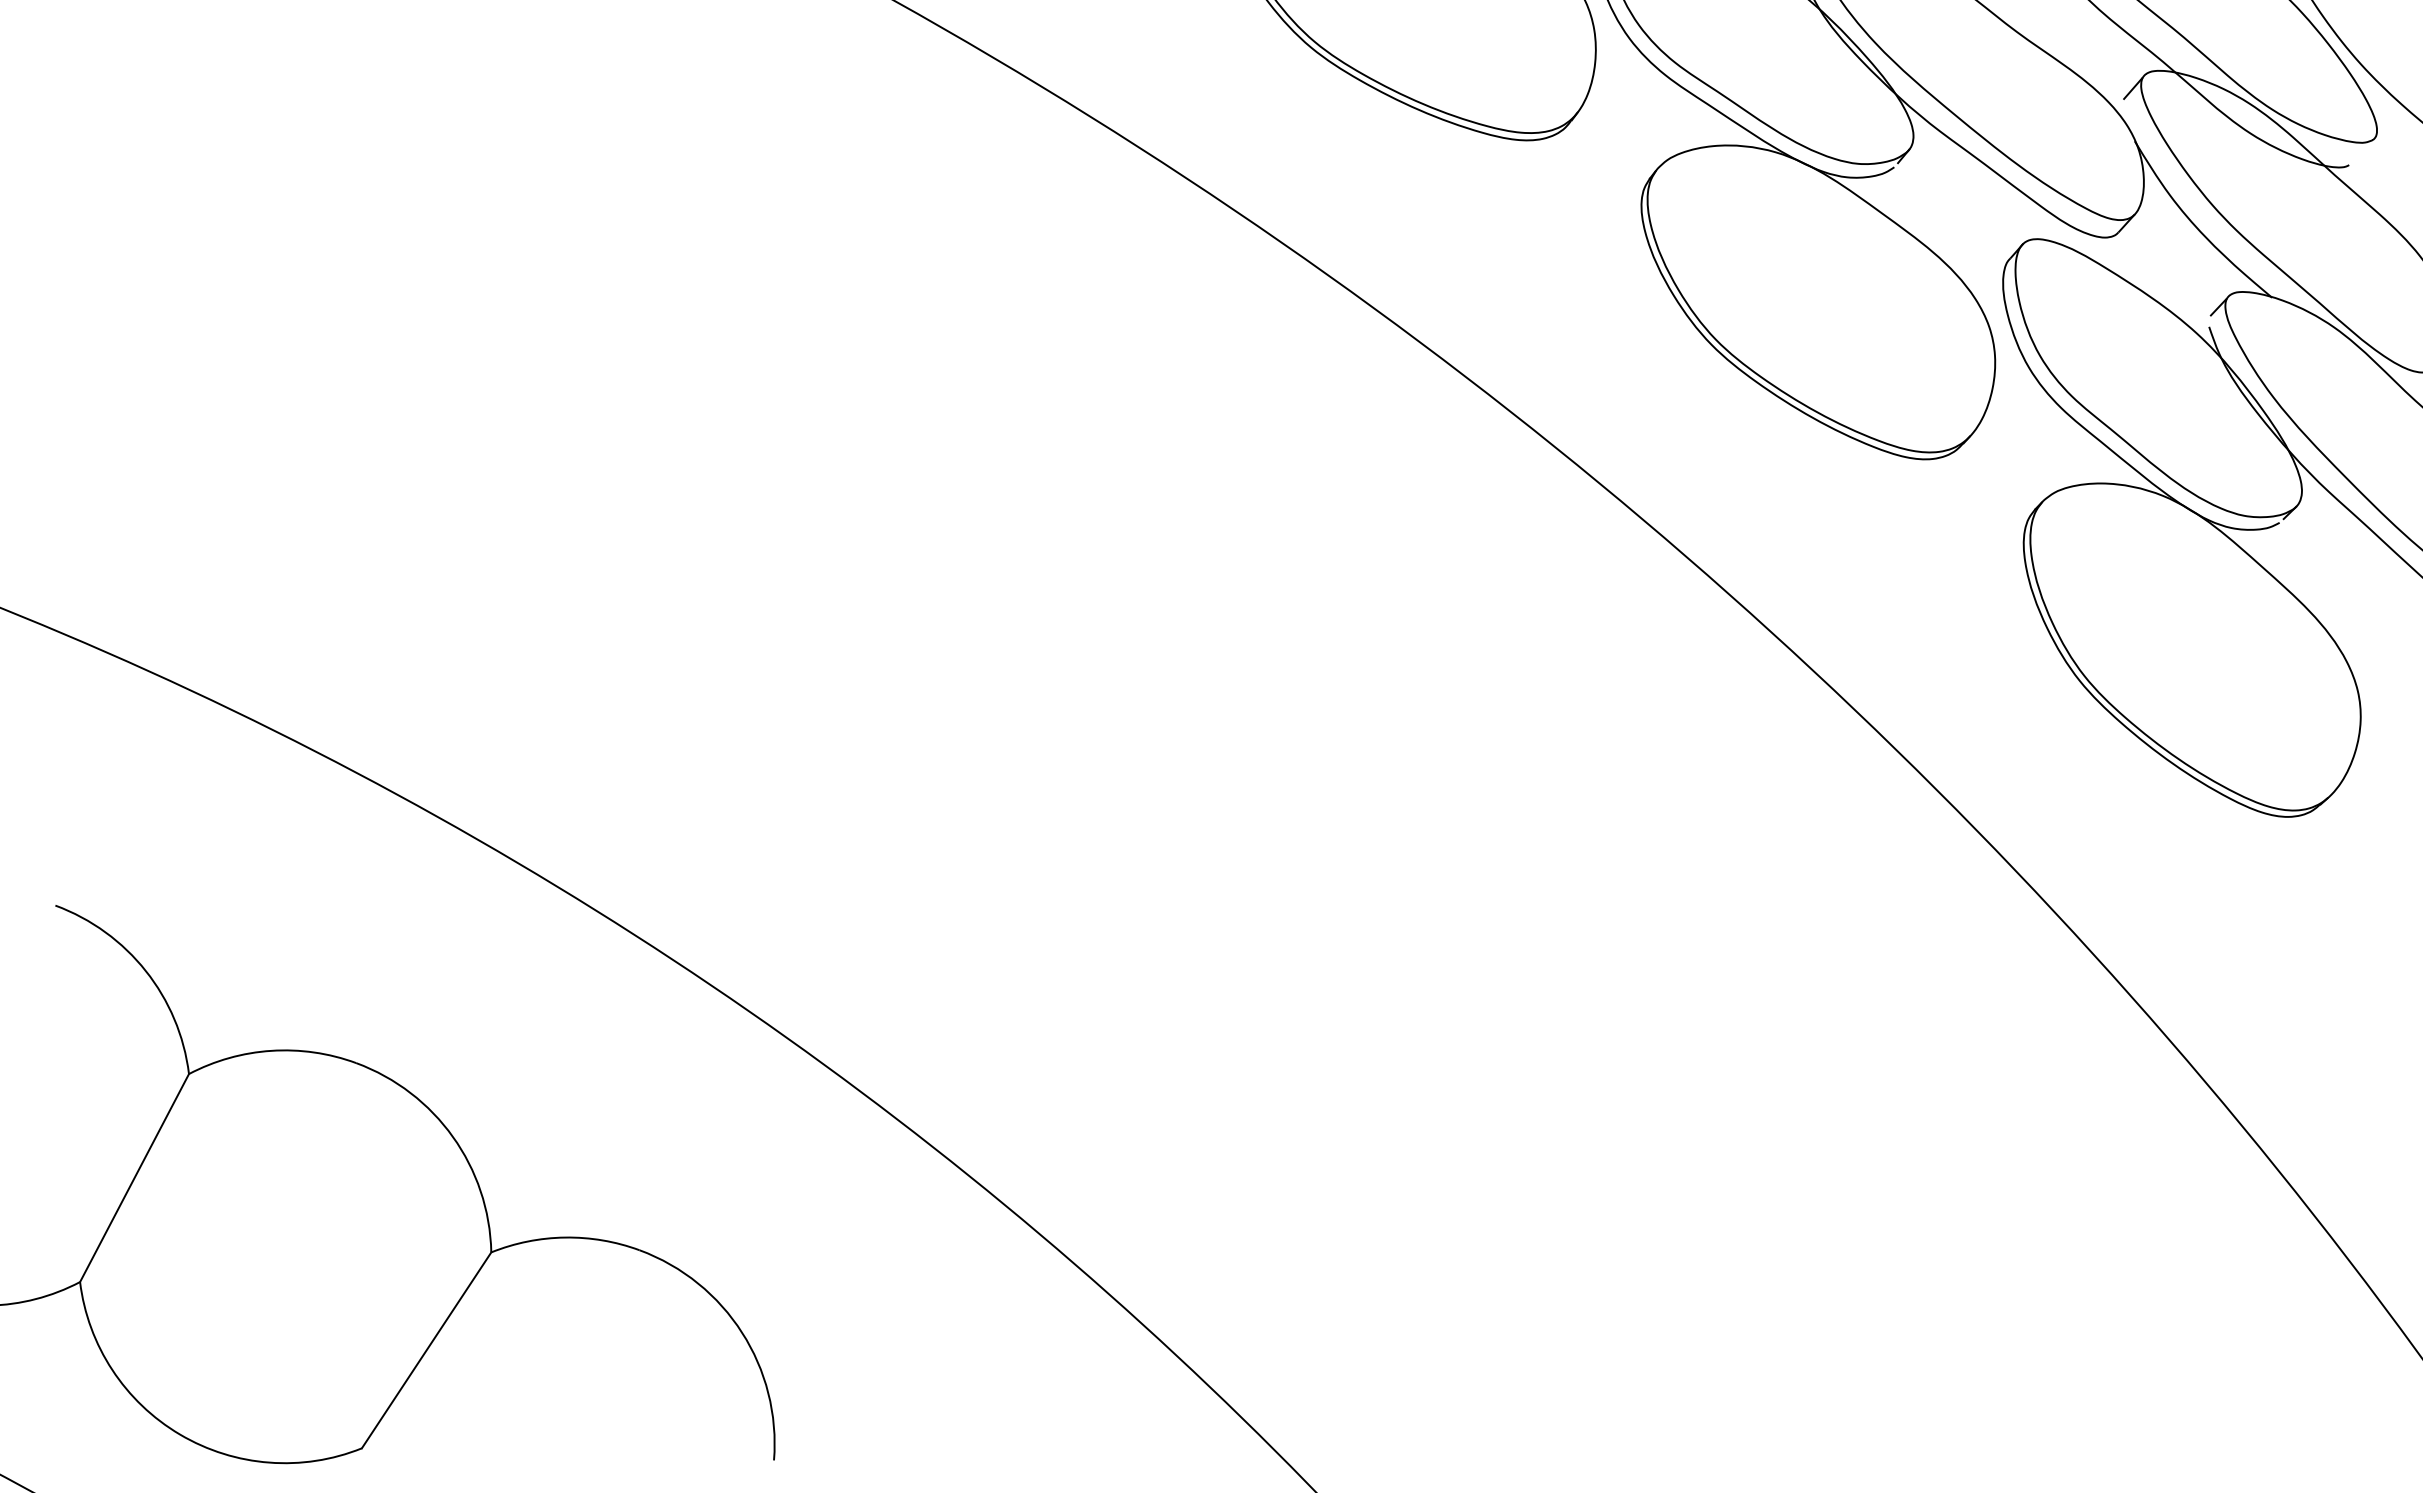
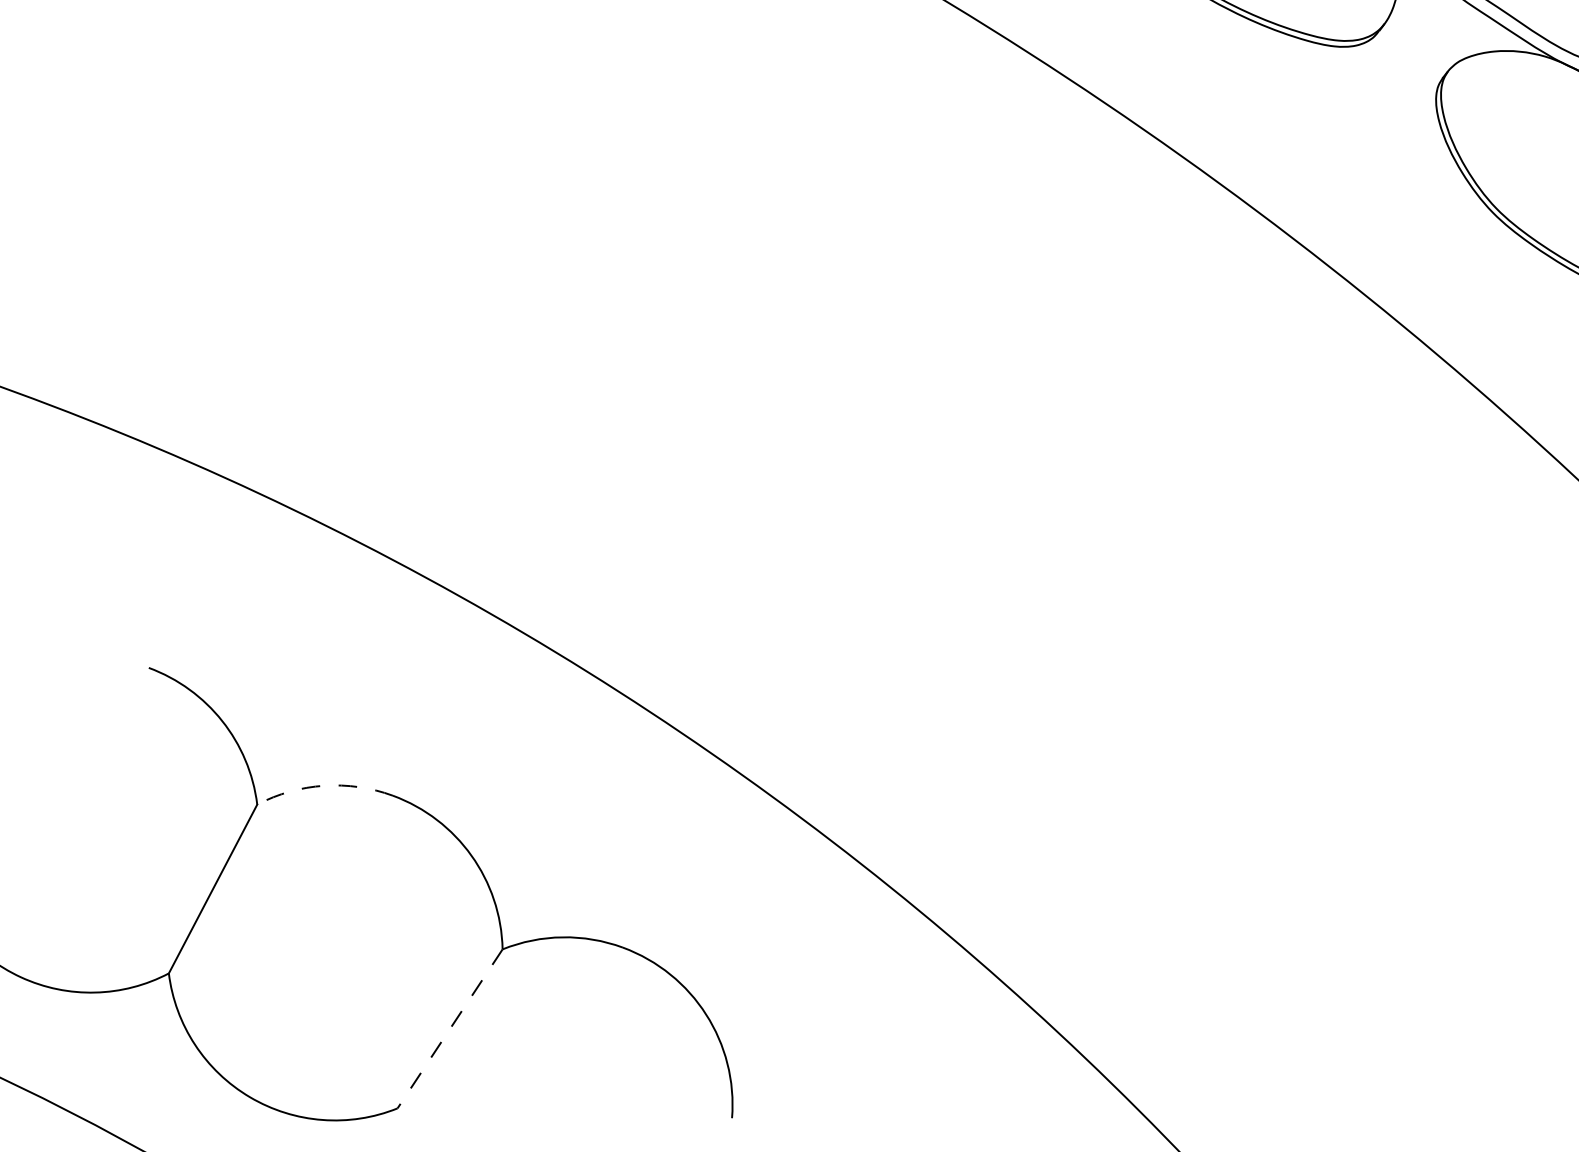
arc: (271, 1050) -> (324, 785), solid -> dashed
line: (426, 1350) -> (450, 1028), solid -> dashed

